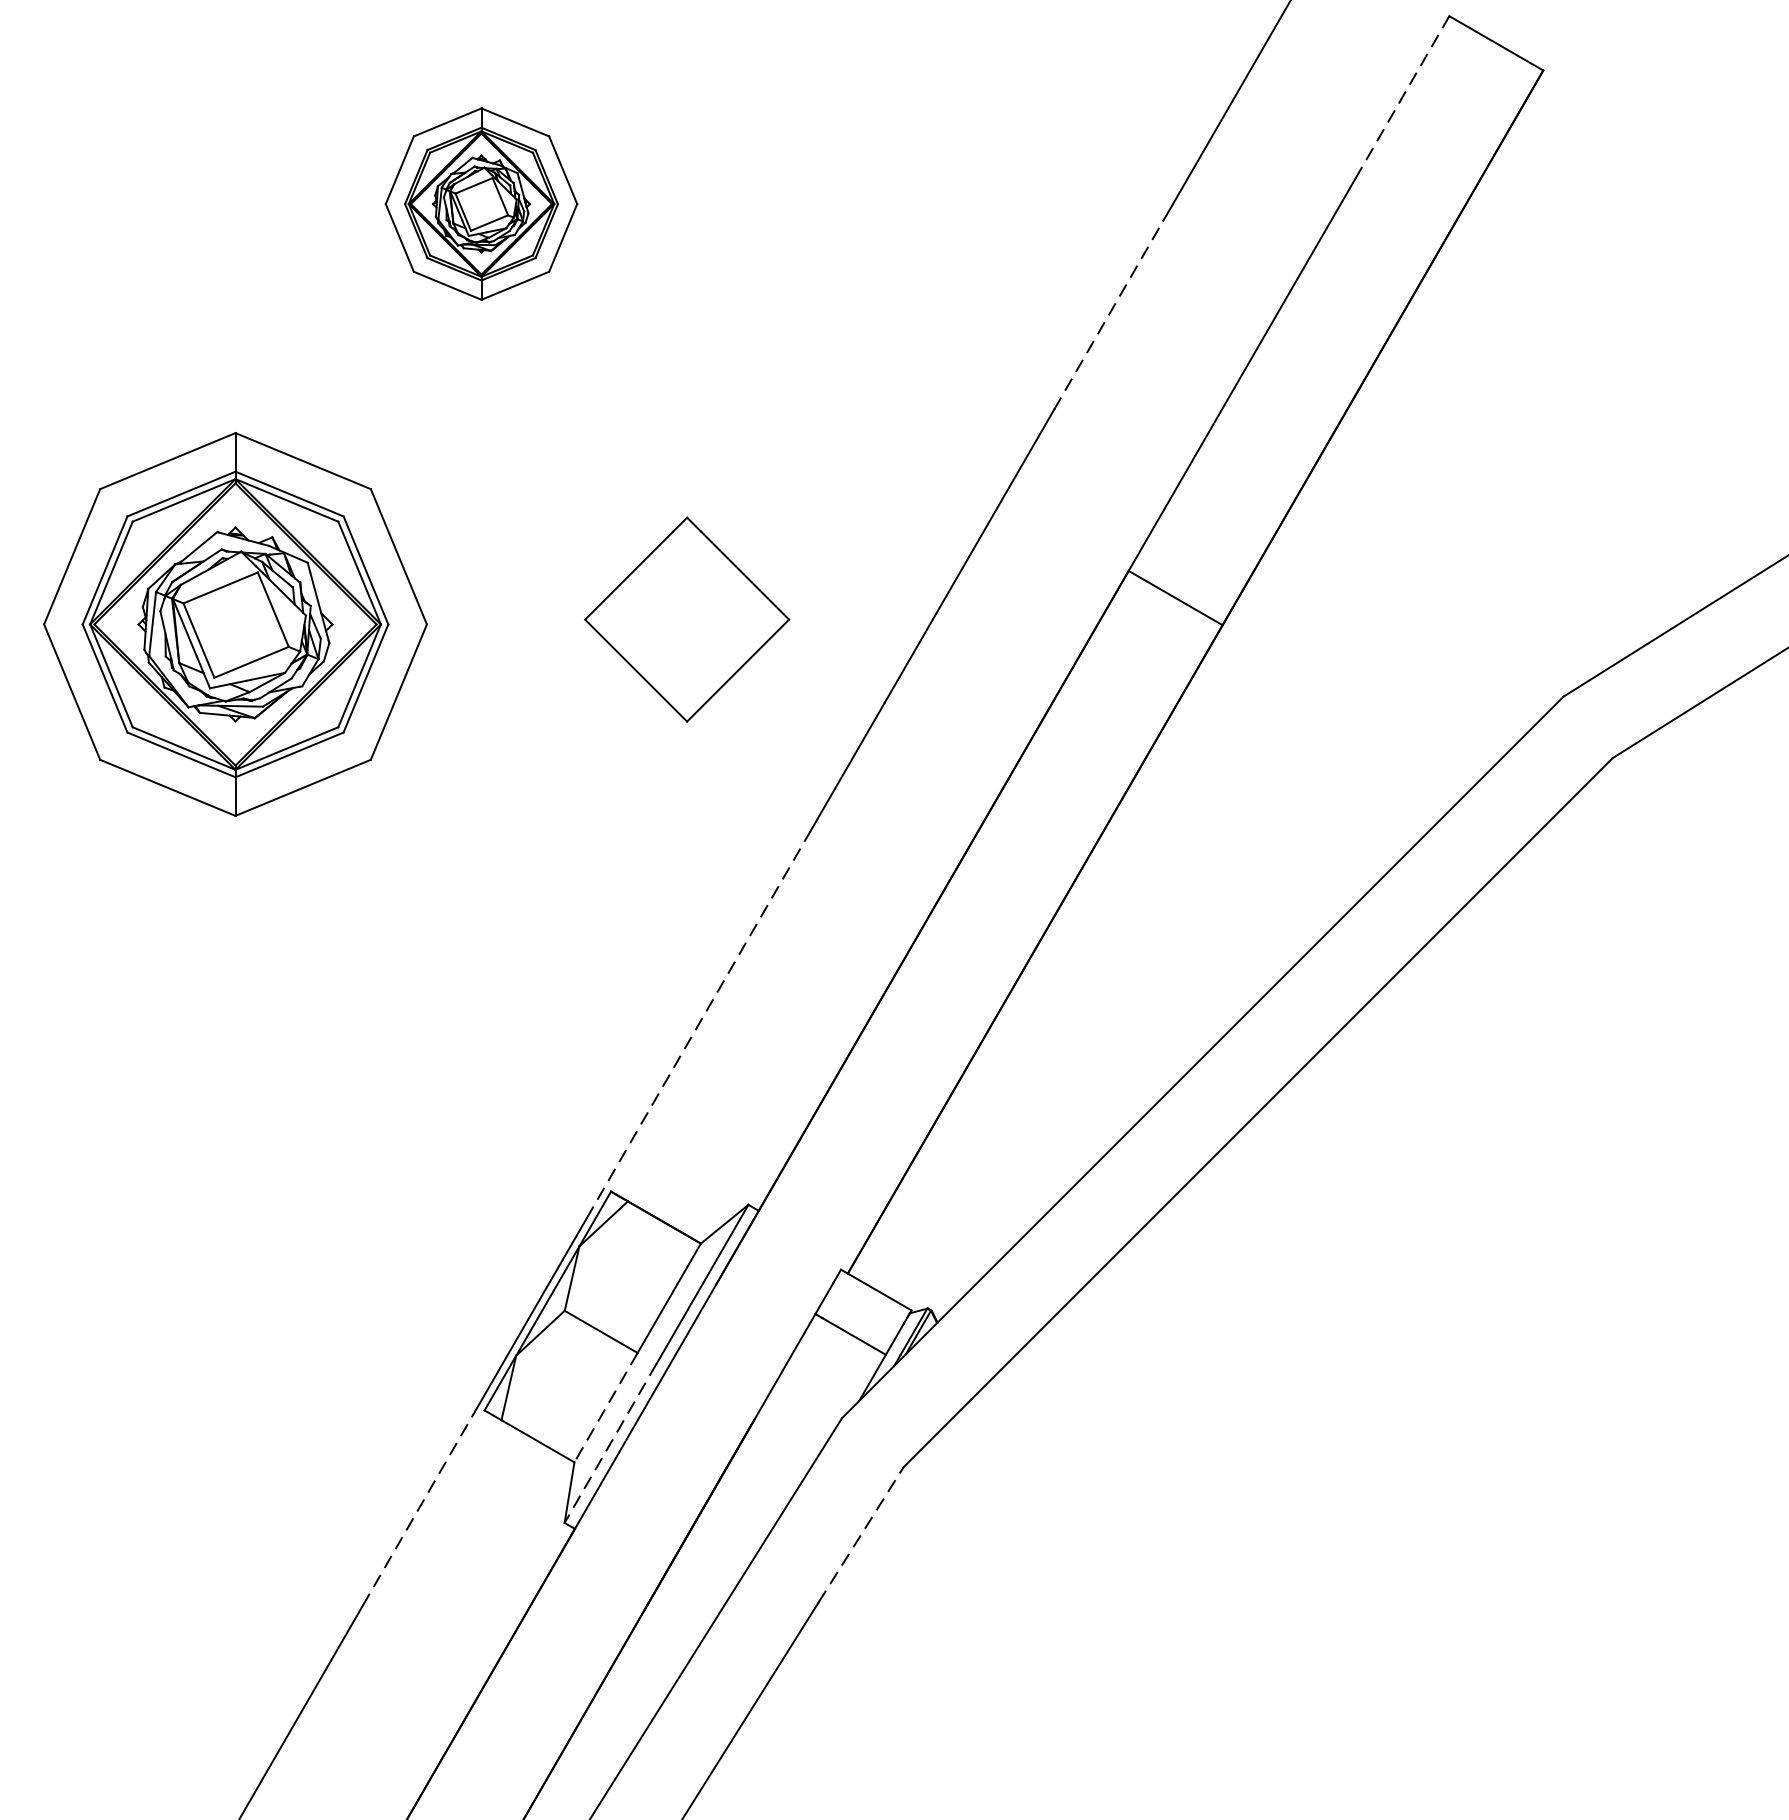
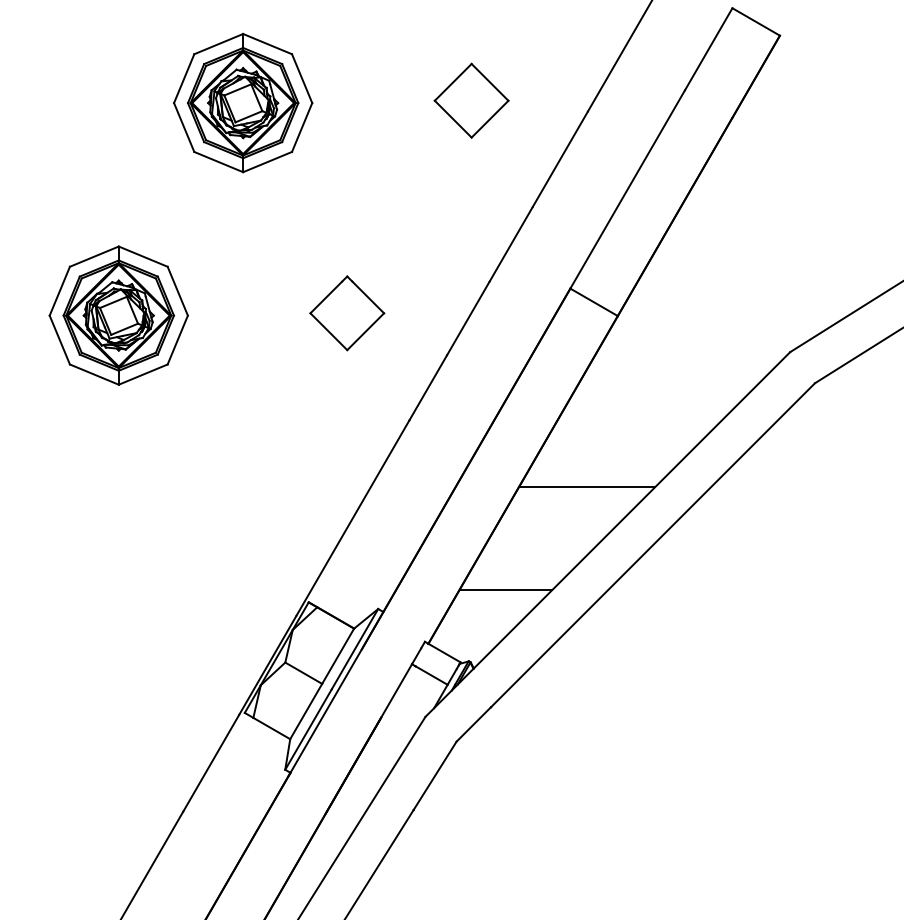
line: (1401, 97) -> (708, 49), dashed -> solid
part: (933, 198) -> (471, 100), added
part: (481, 204) -> (243, 103), size x1.43
line: (1109, 313) -> (560, 158), dashed -> solid
part: (687, 620) -> (347, 313), size x0.71
part: (234, 624) -> (118, 315), size x0.71
line: (1160, 964) -> (586, 487), added
line: (697, 1025) -> (352, 518), dashed -> solid
line: (1000, 1166) -> (505, 589), added
line: (606, 1407) -> (306, 711), dashed -> solid
line: (610, 1445) -> (308, 730), dashed -> solid
line: (418, 1510) -> (211, 763), dashed -> solid
line: (861, 1534) -> (435, 775), dashed -> solid

